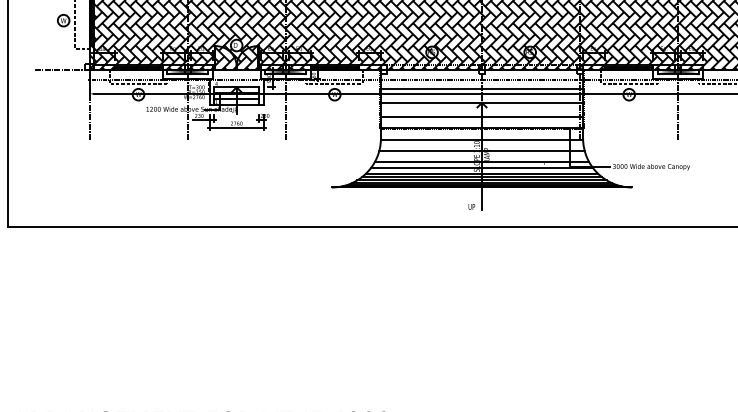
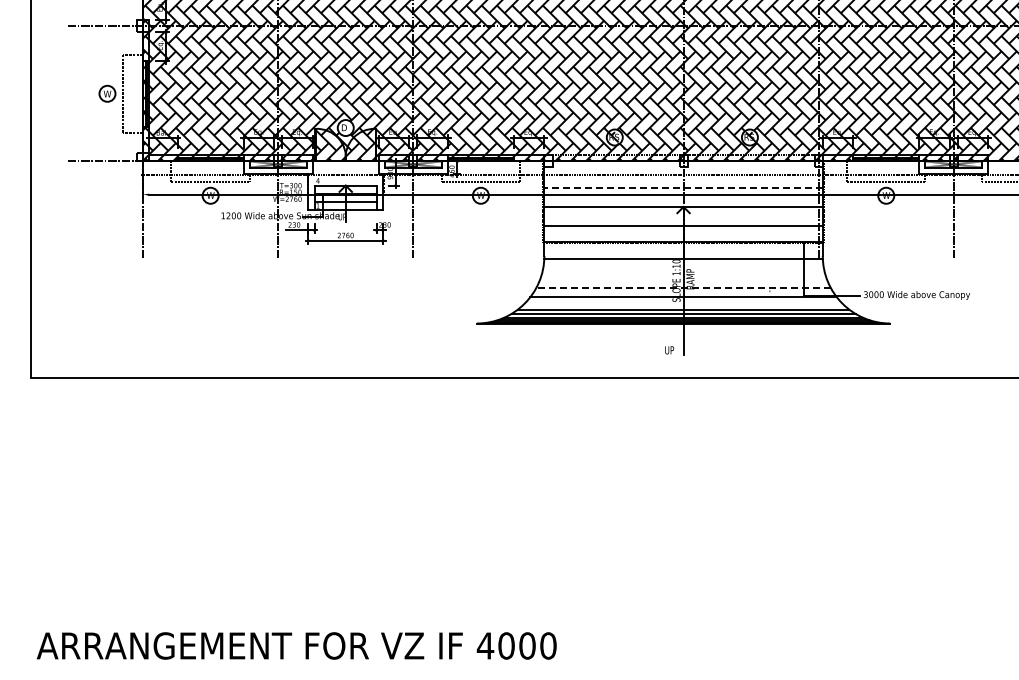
line: (481, 89) -> (683, 188), solid -> dashed
line: (481, 151) -> (683, 273), removed
line: (481, 162) -> (683, 288), solid -> dashed
line: (481, 173) -> (683, 304), removed

